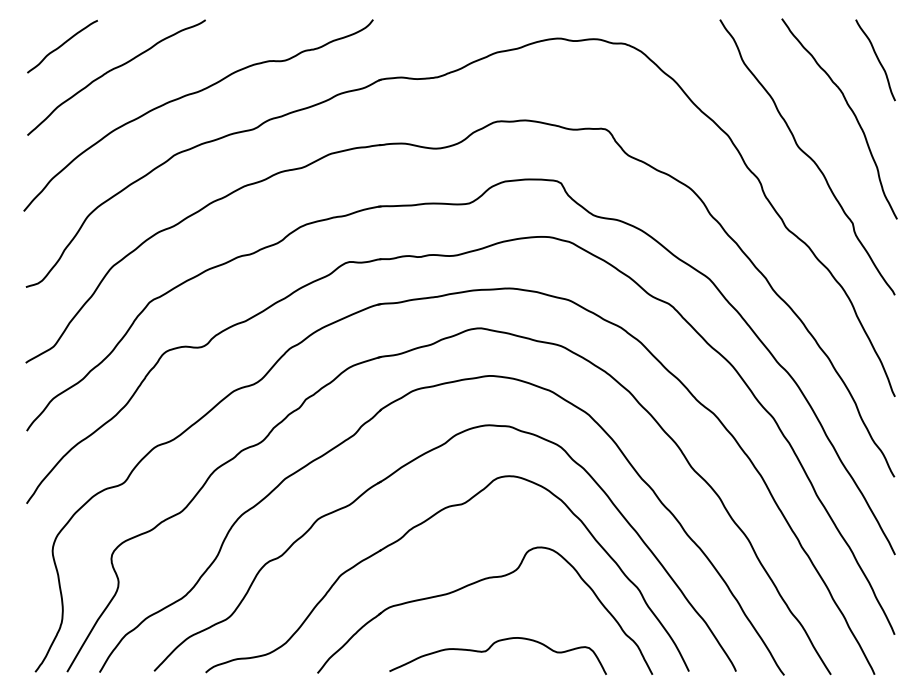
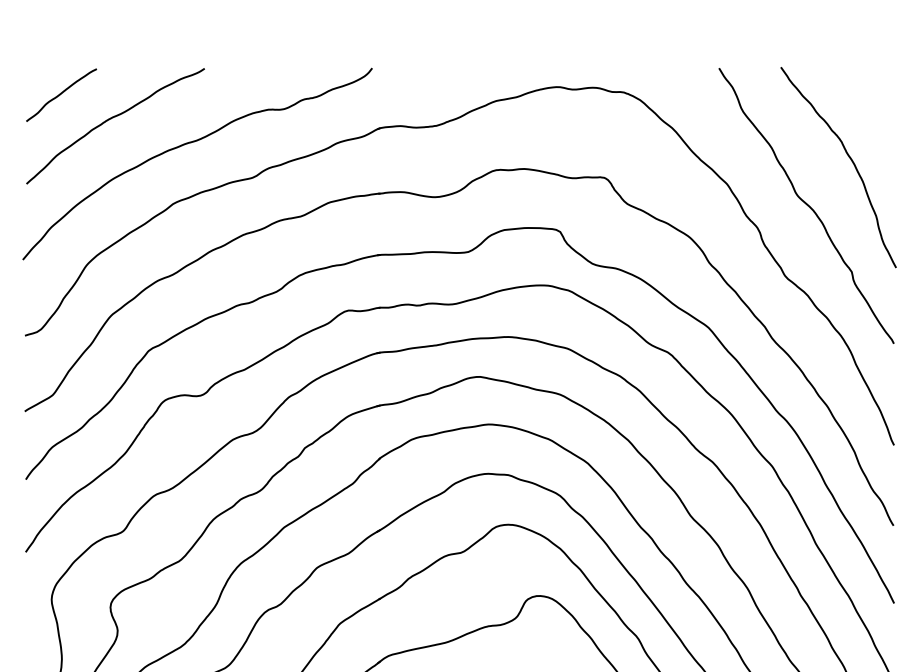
curve: (877, 60) -> (876, 109), removed

